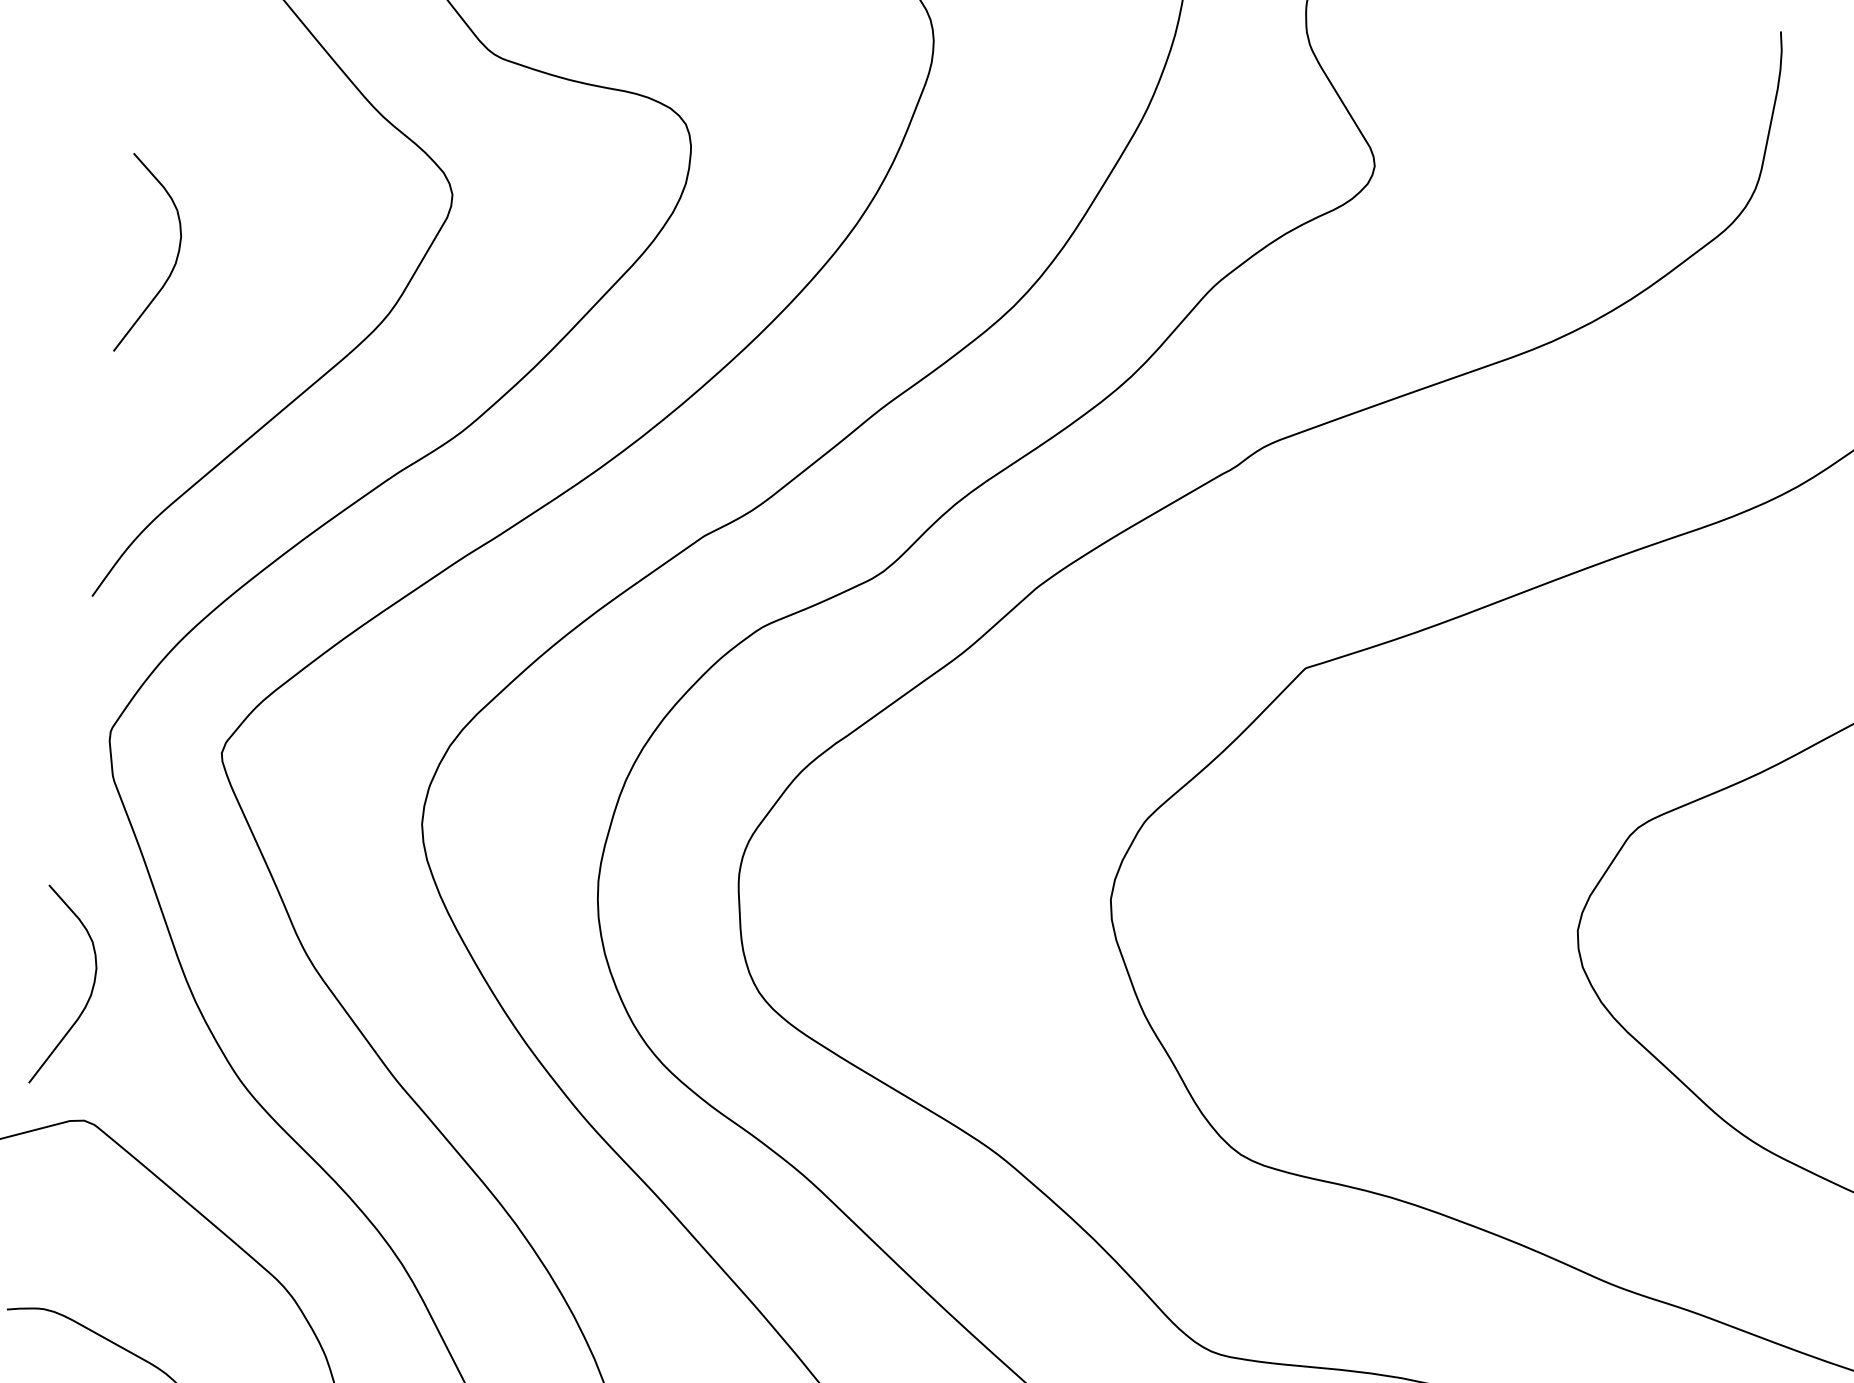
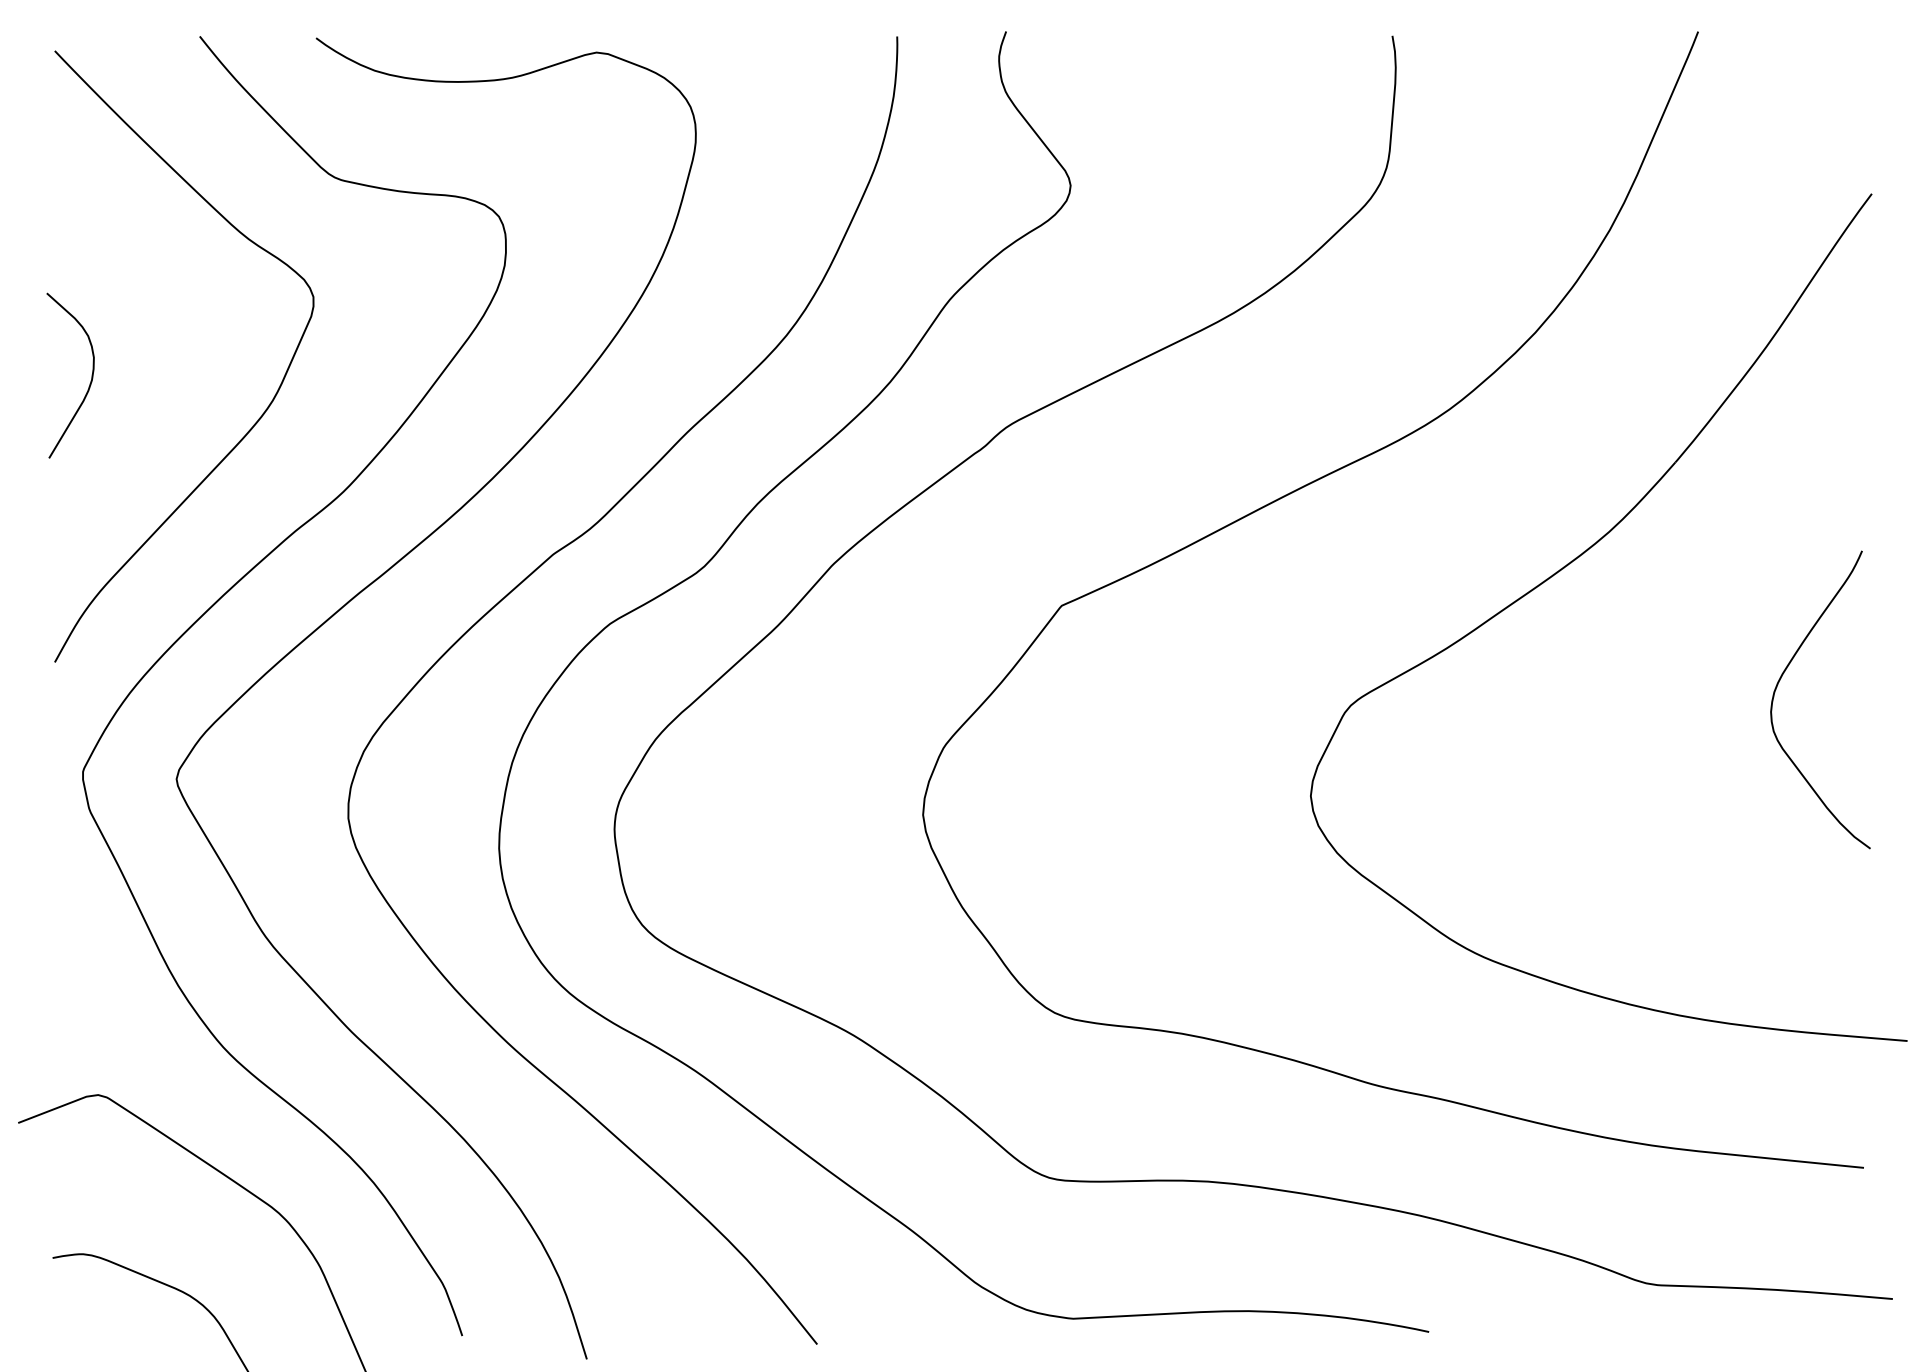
curve: (89, 995) -> (90, 991), removed

